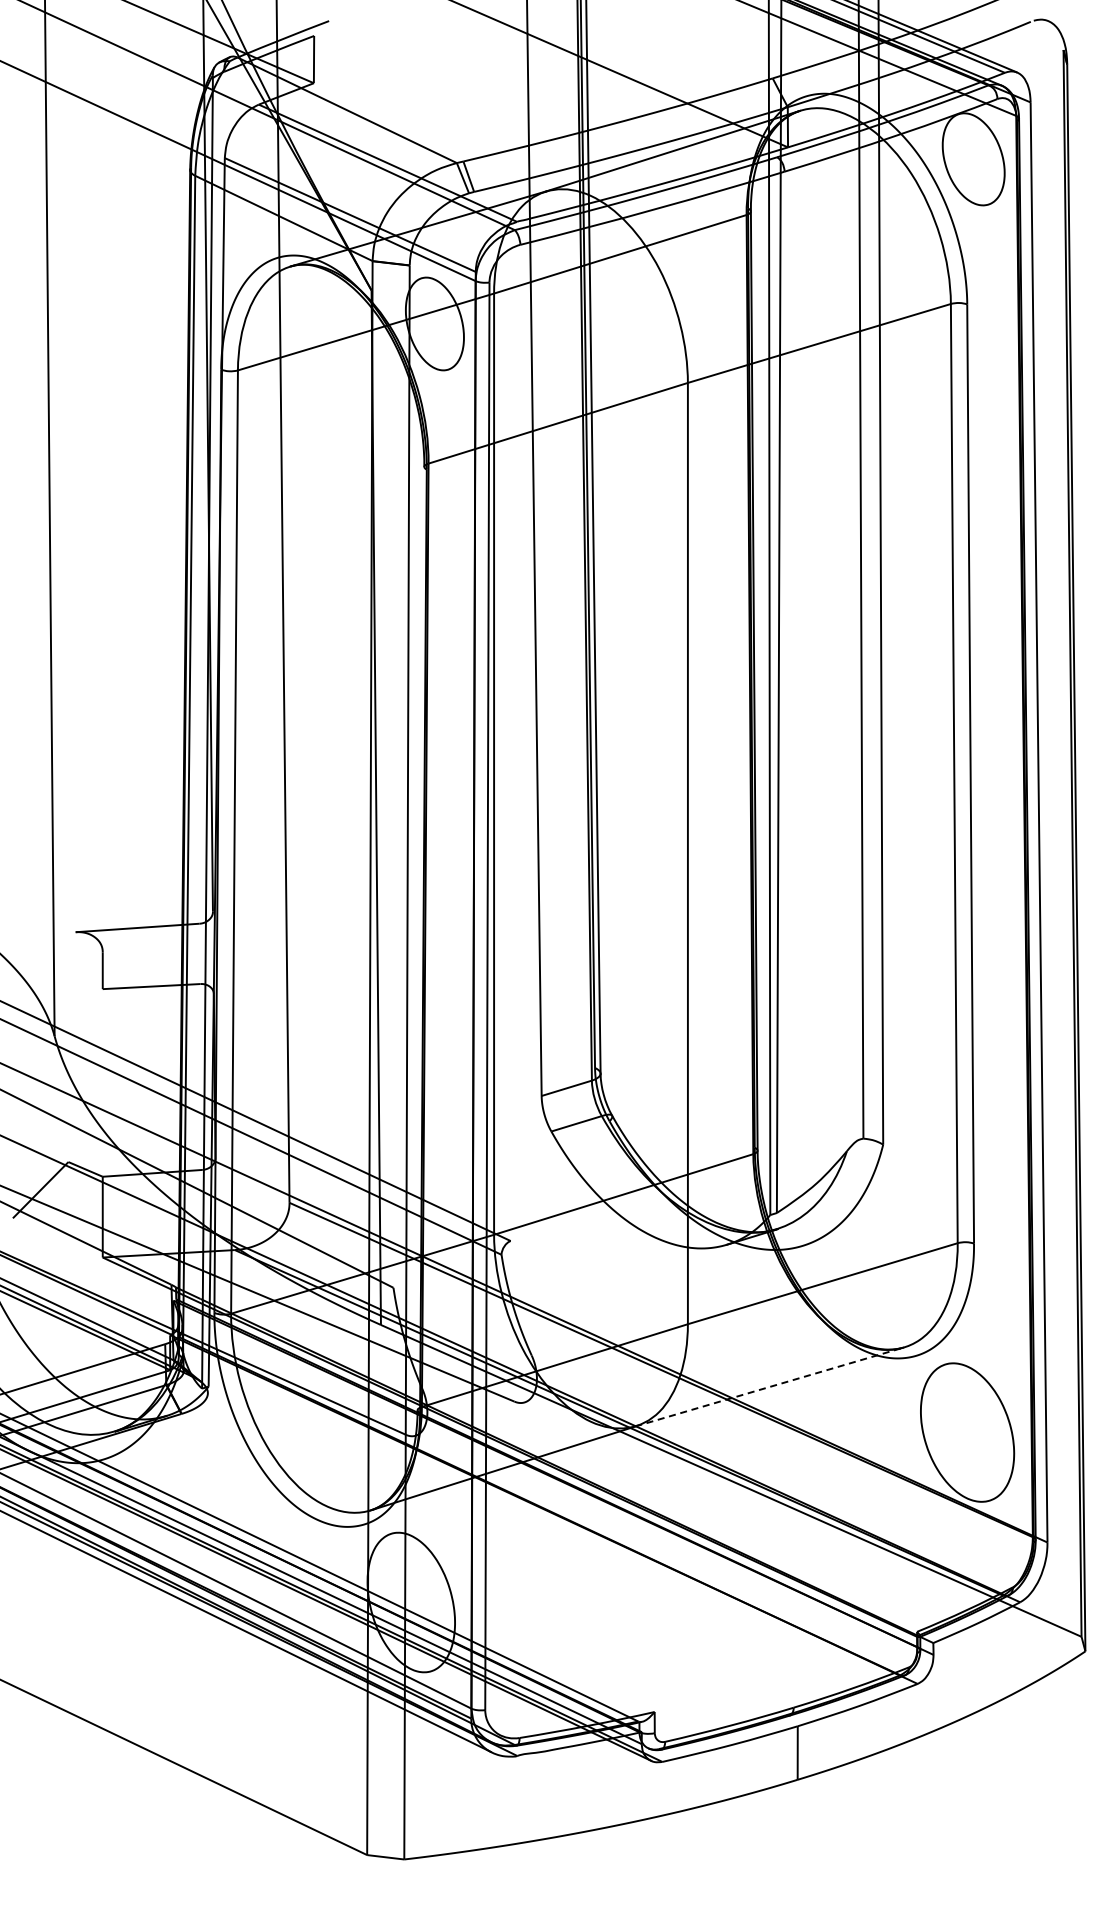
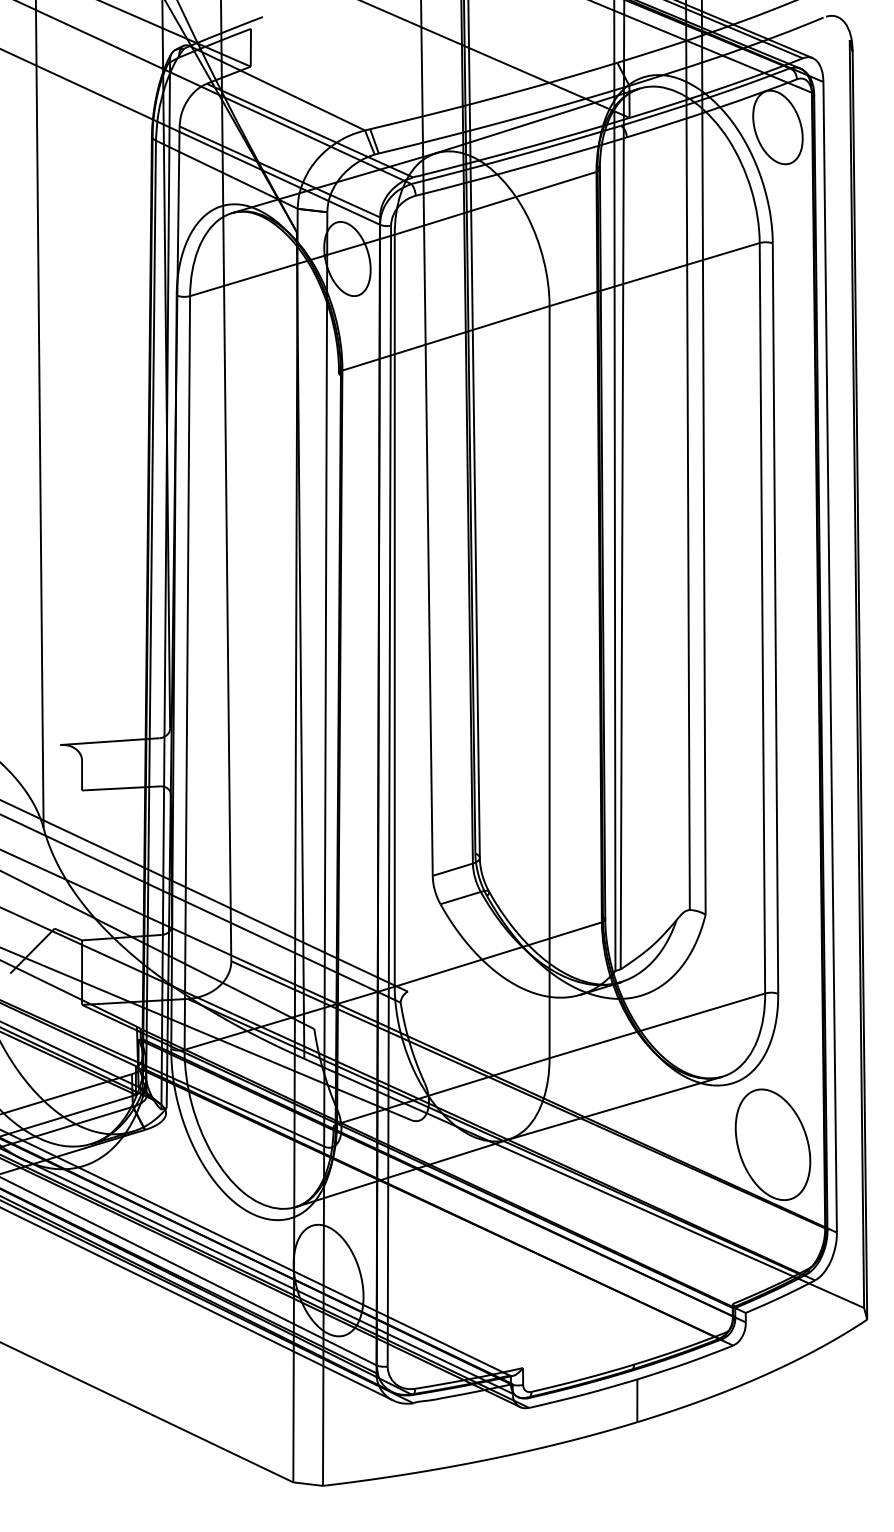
line: (769, 1387) -> (614, 1108), dashed -> solid

